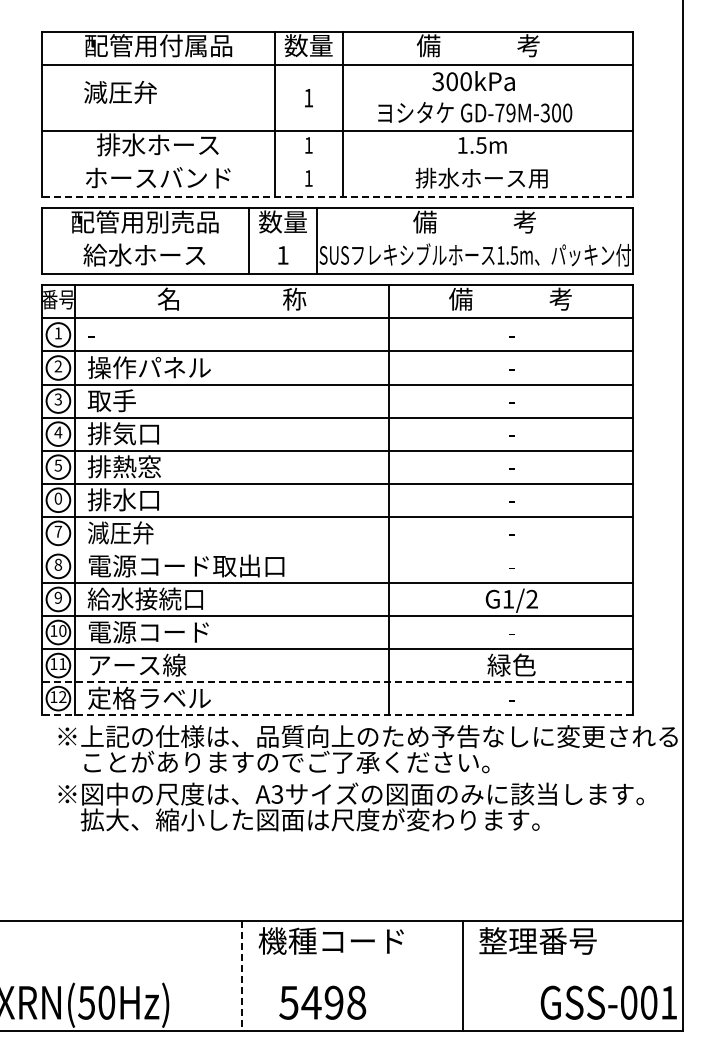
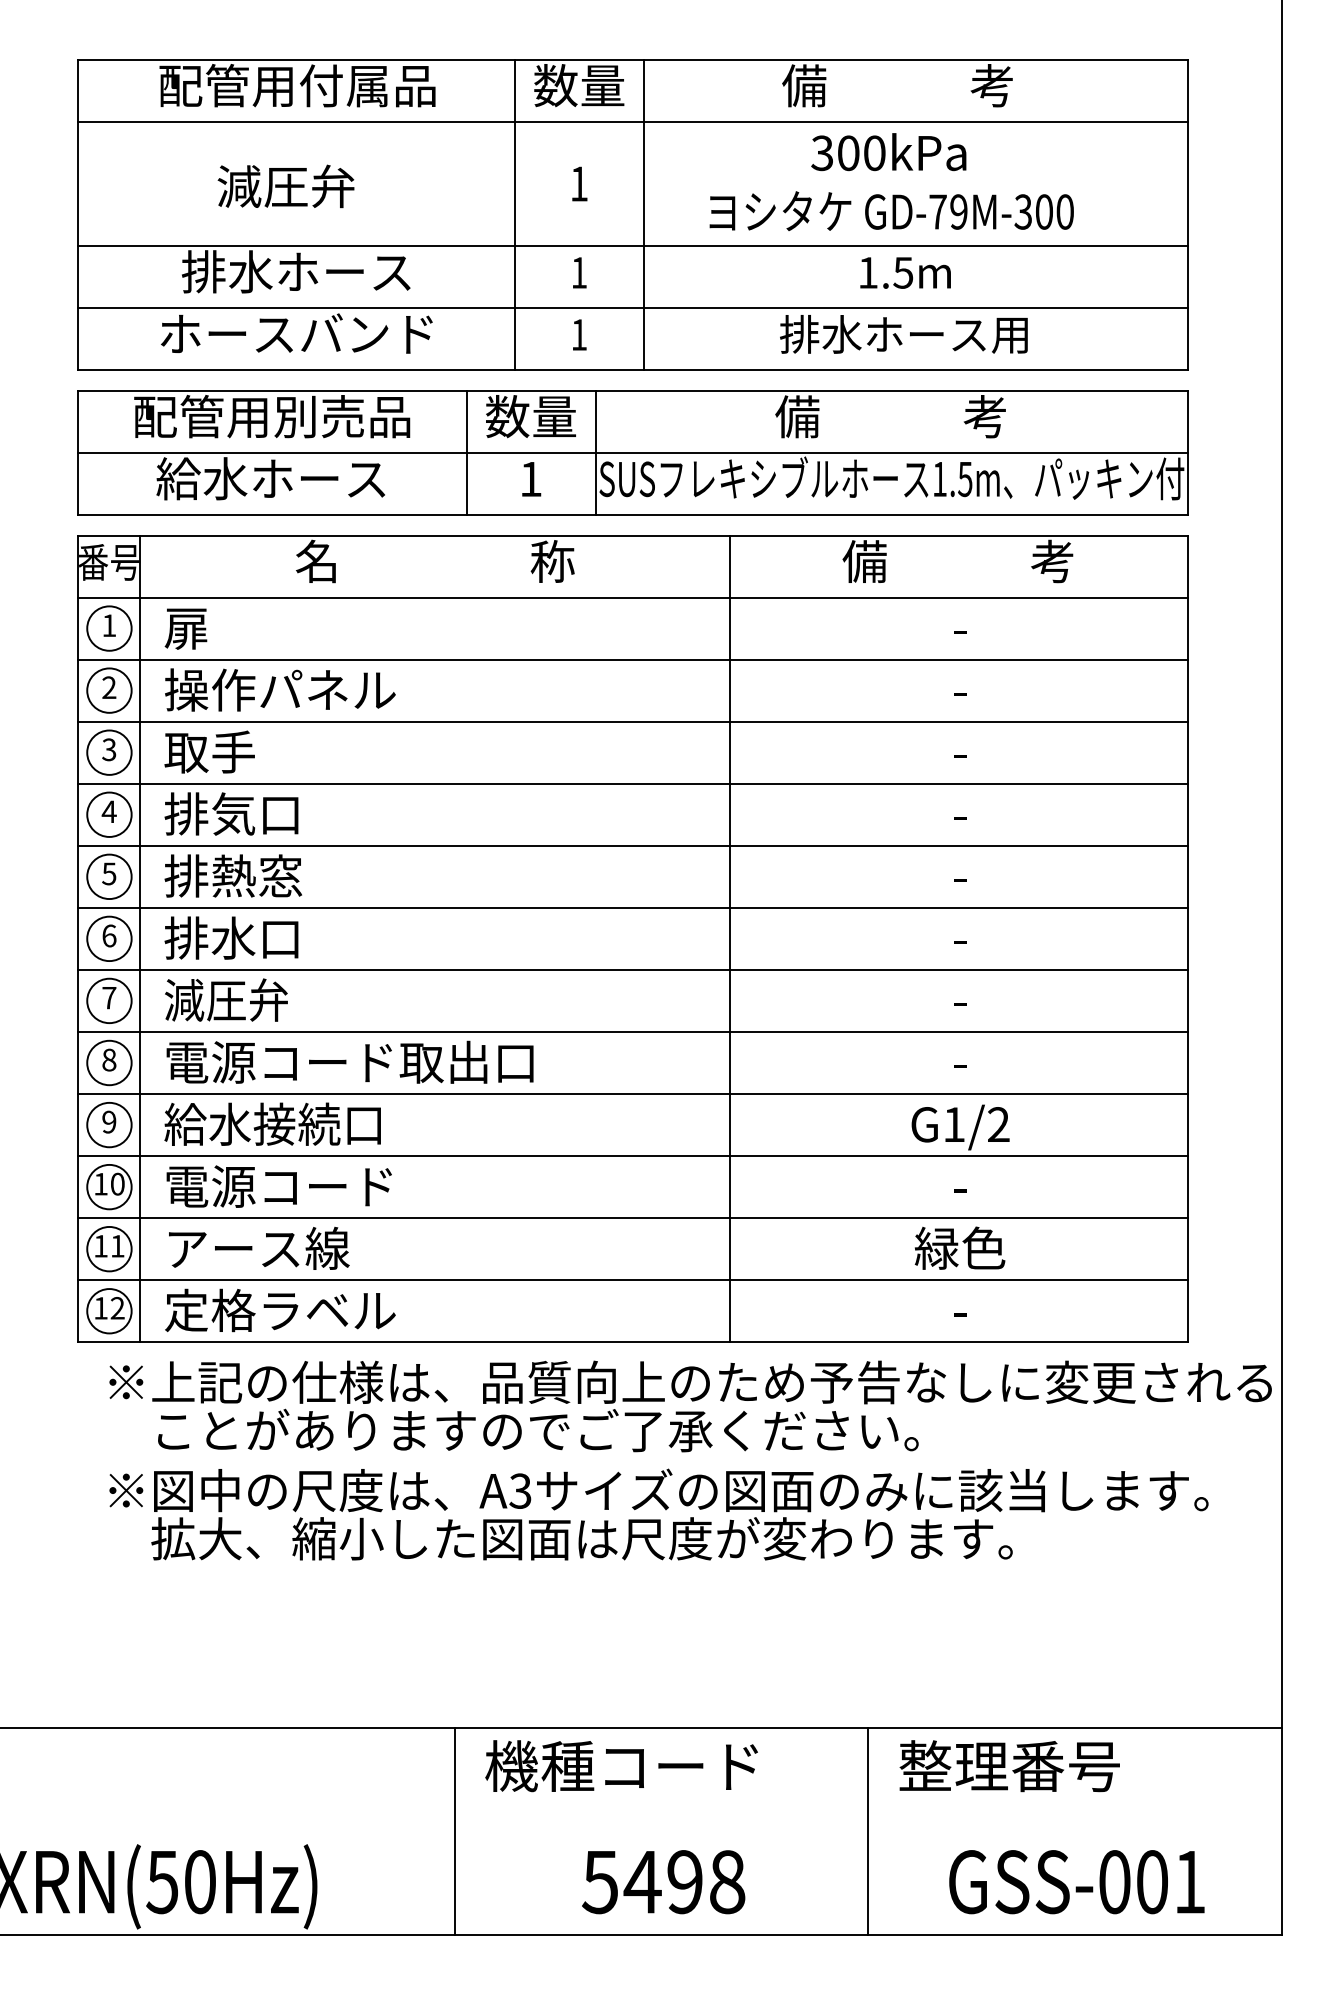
text: (120, 91) -> (286, 184), moved
line: (337, 164) -> (633, 308), added
line: (337, 197) -> (633, 370), dashed -> solid
line: (337, 241) -> (633, 453), added
text: (99, 335) -> (186, 629), - -> 扉
text: (58, 498) -> (109, 935), 0 -> 6
line: (337, 549) -> (633, 1031), added
line: (337, 682) -> (633, 1280), dashed -> solid
line: (337, 715) -> (633, 1342), dashed -> solid
line: (242, 976) -> (454, 1832), dashed -> solid
text: (322, 1002) -> (663, 1881), moved
text: (608, 1002) -> (1076, 1881), moved

